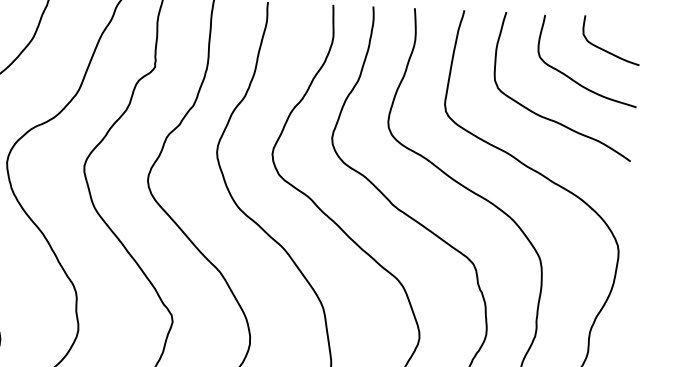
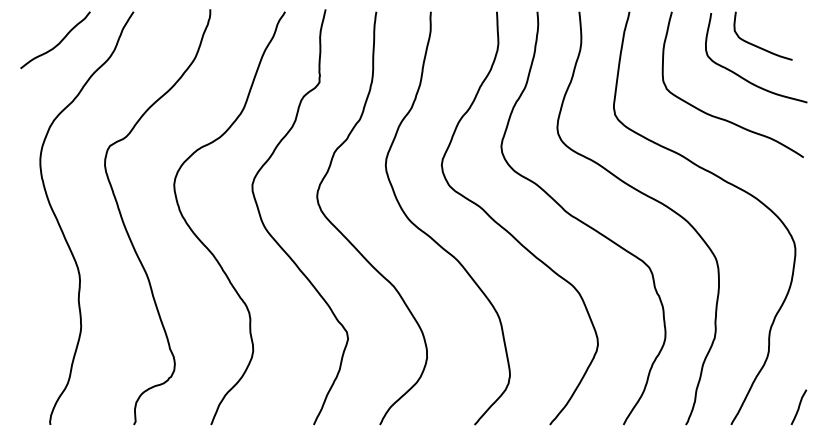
curve: (605, 49) -> (757, 45), moved

